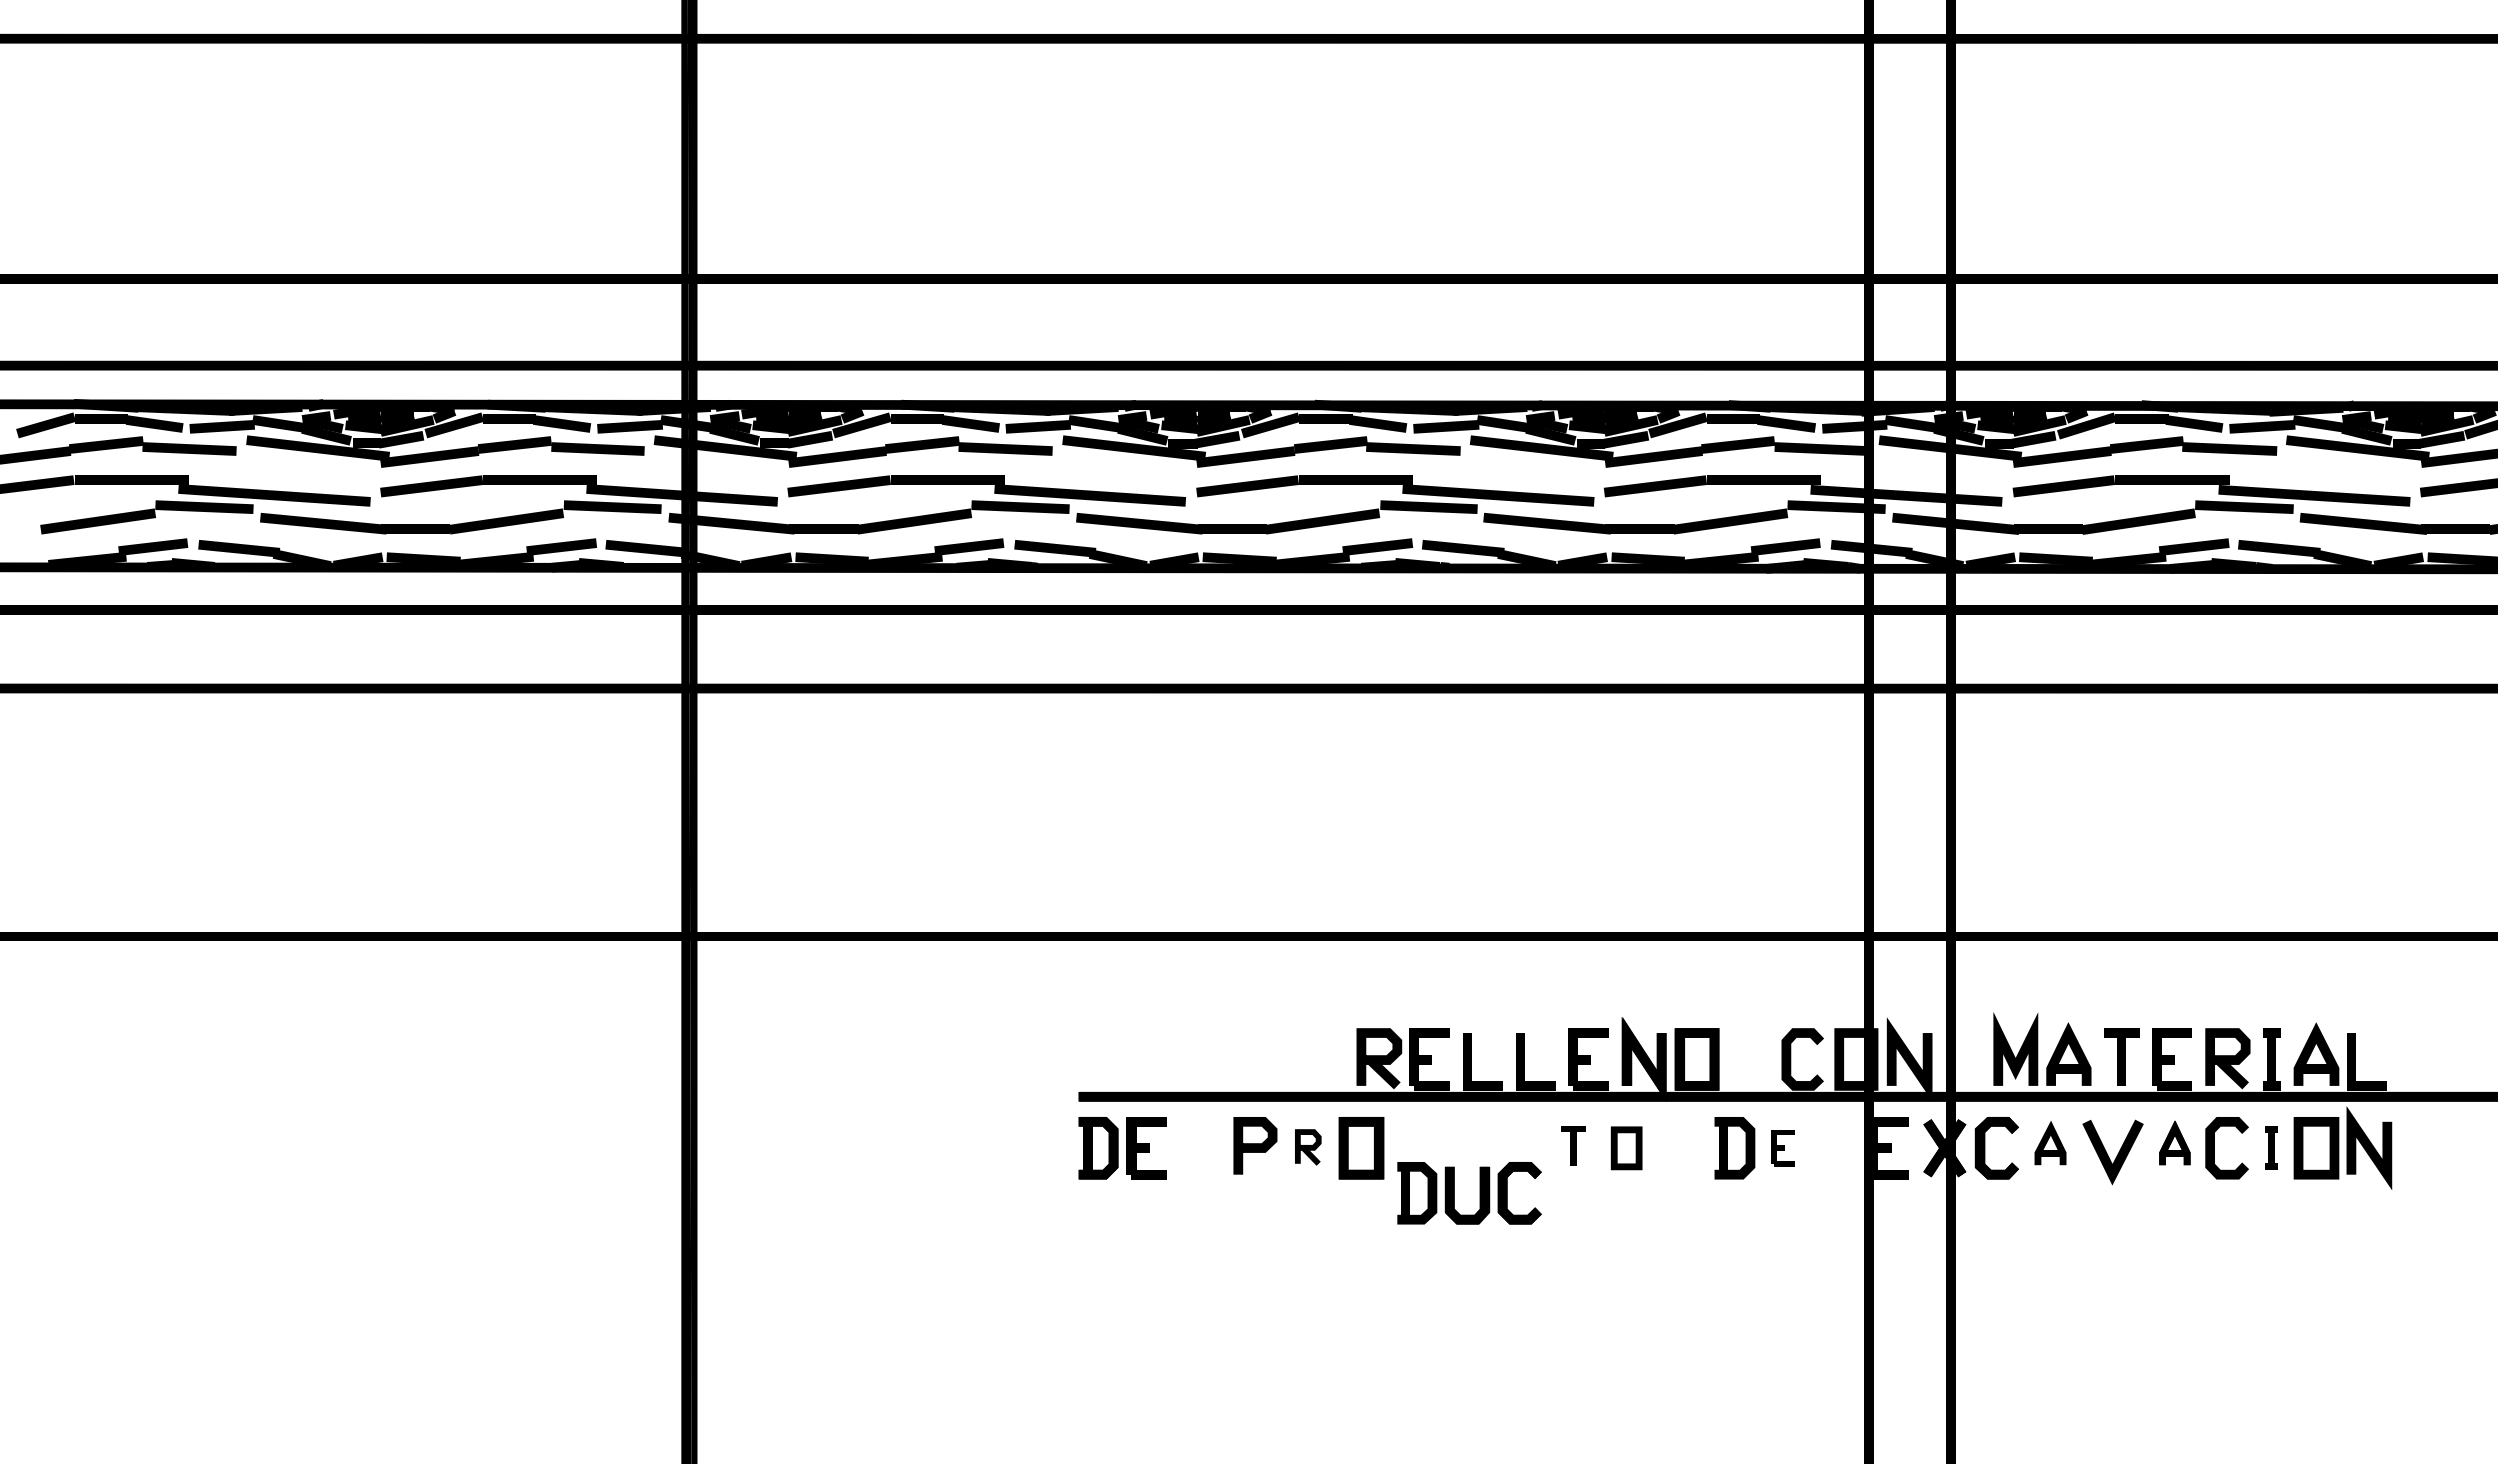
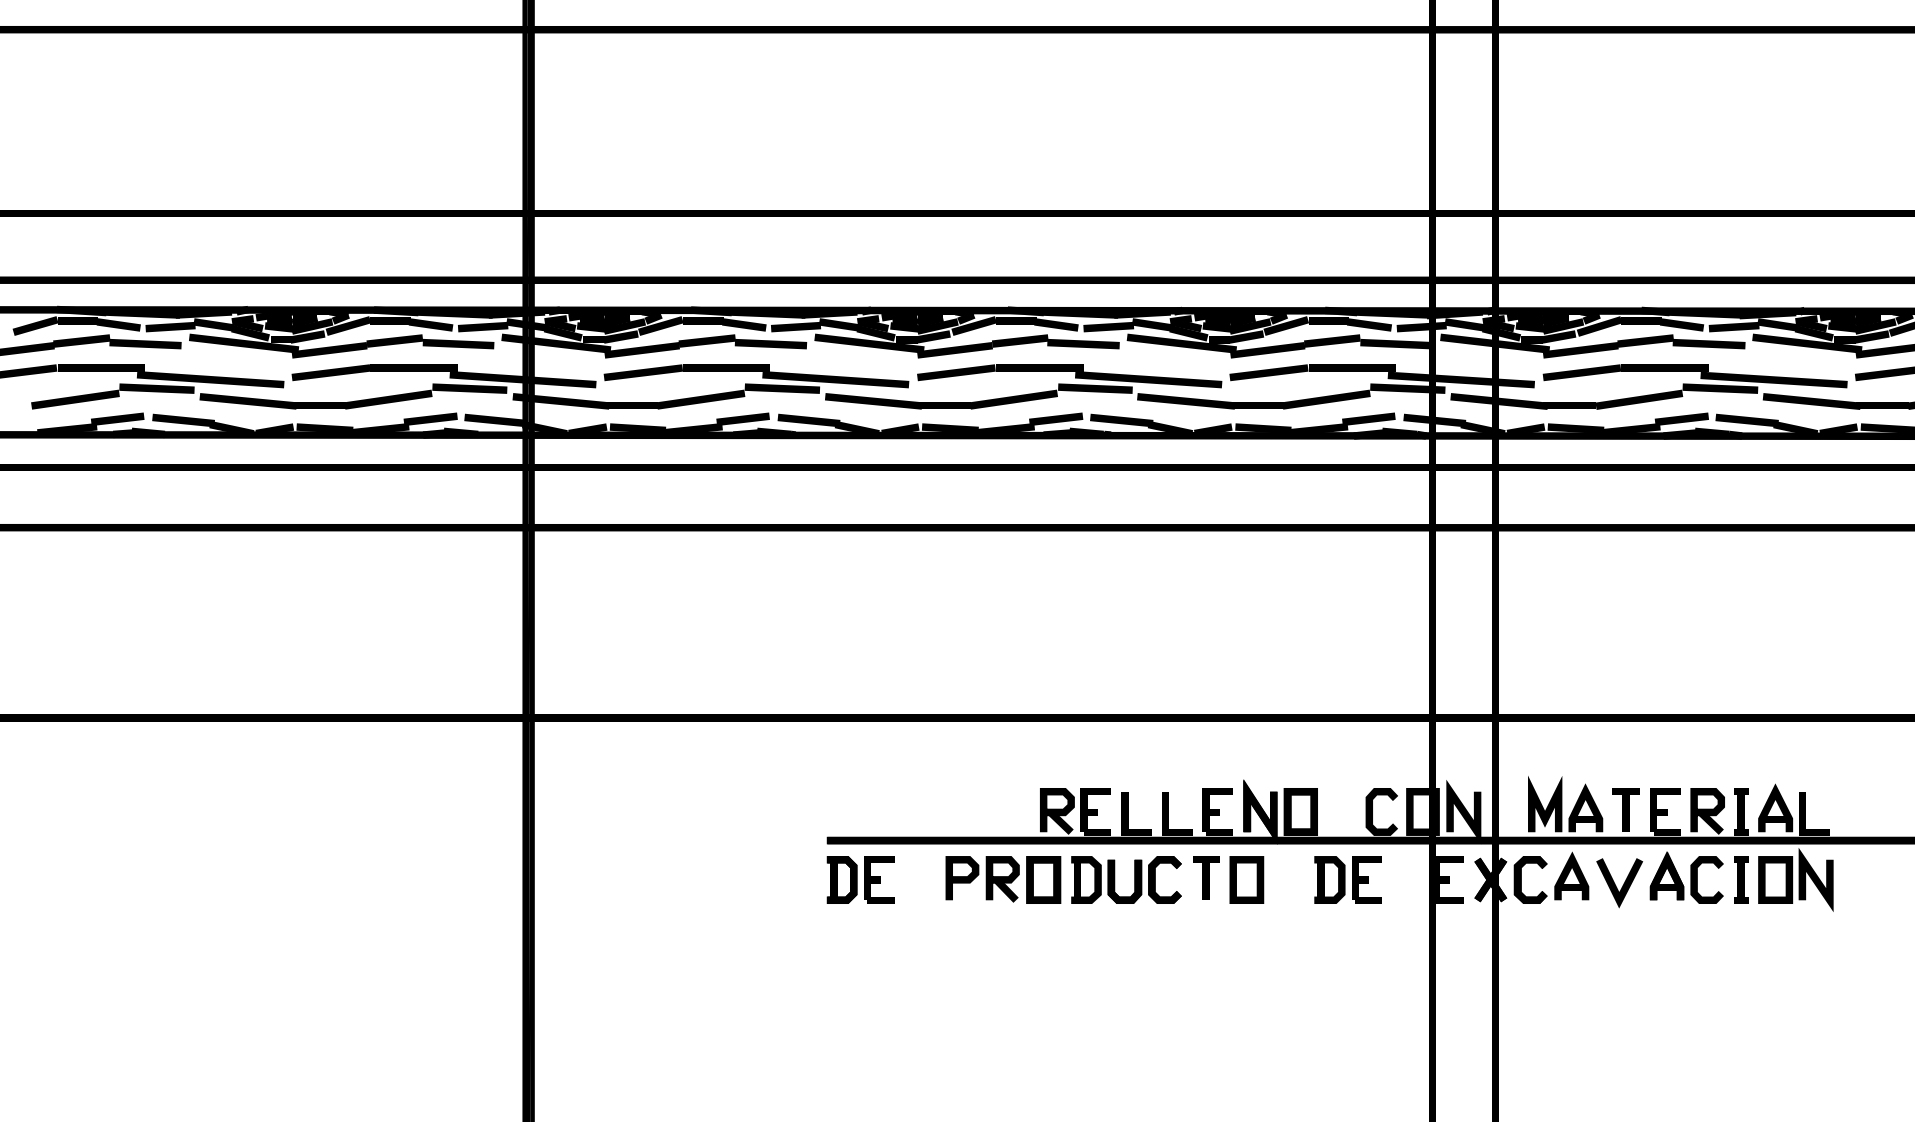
part: (2050, 1142) -> (1571, 875), size x1.43
part: (2174, 1142) -> (1666, 875), size x1.43
part: (1573, 1145) -> (1206, 877), size x1.43
part: (1308, 1147) -> (1003, 879), size x1.67
part: (1626, 1148) -> (1246, 880), size x1.43
part: (1782, 1148) -> (1366, 880), size x1.67
part: (2271, 1148) -> (1741, 880), size x1.43
part: (1479, 1193) -> (1134, 880), moved

